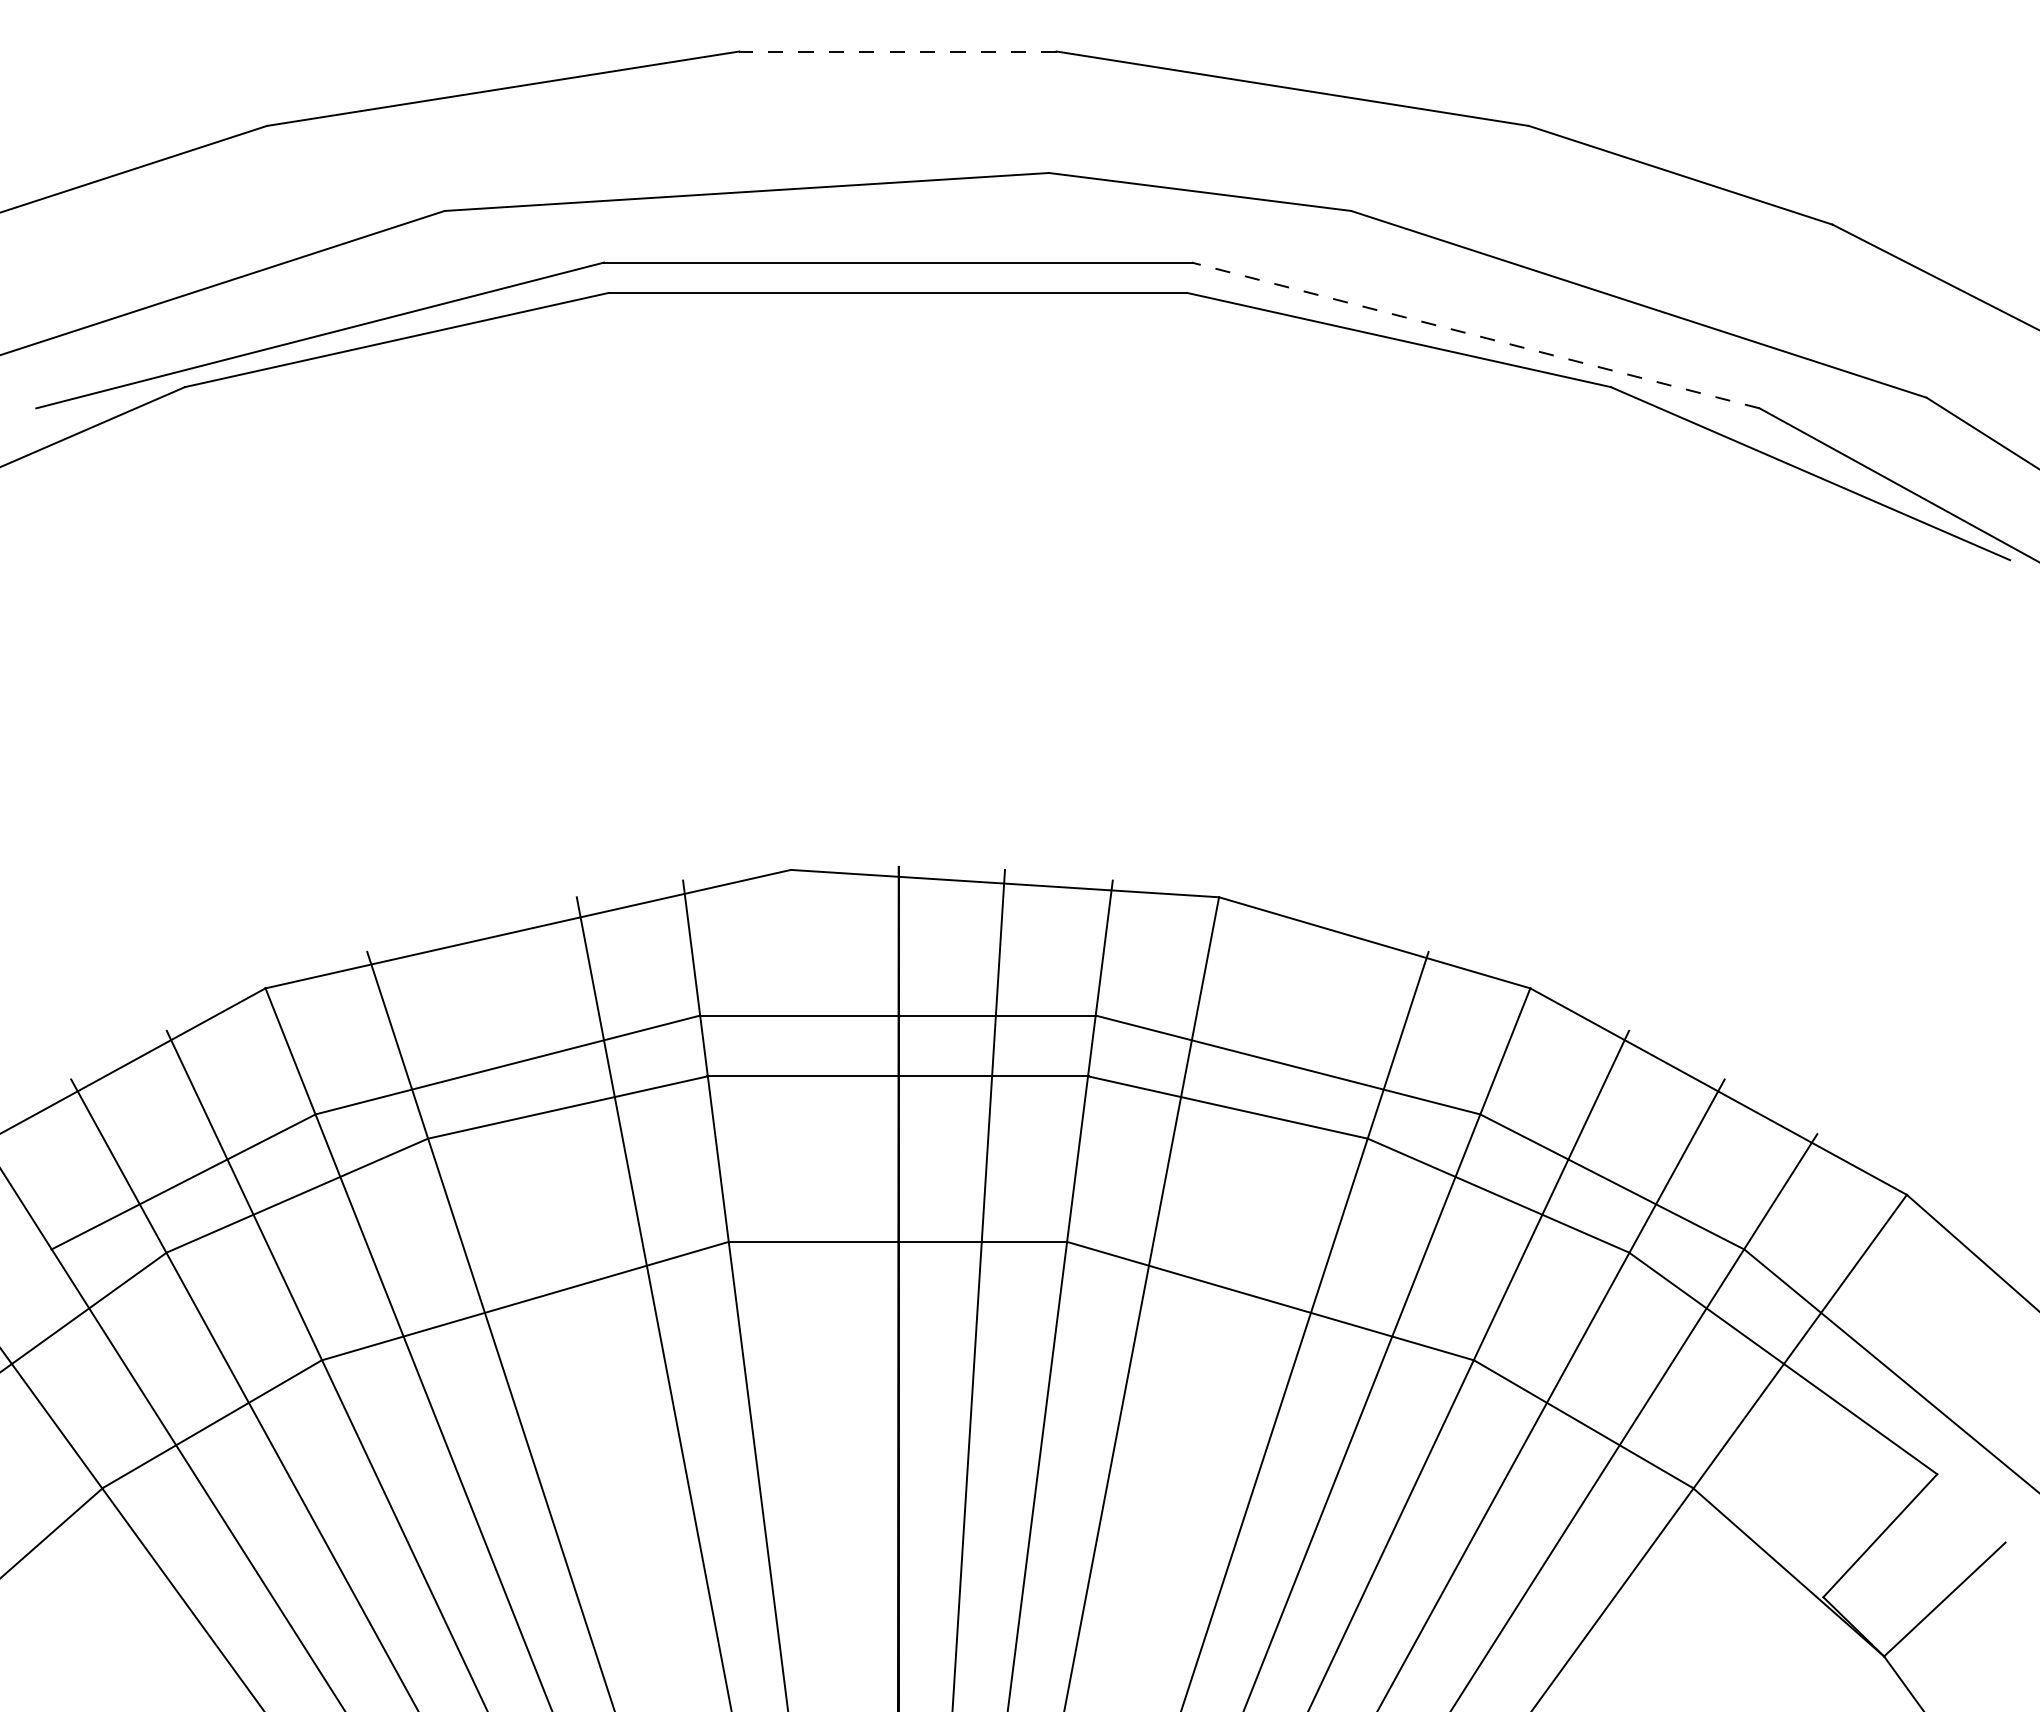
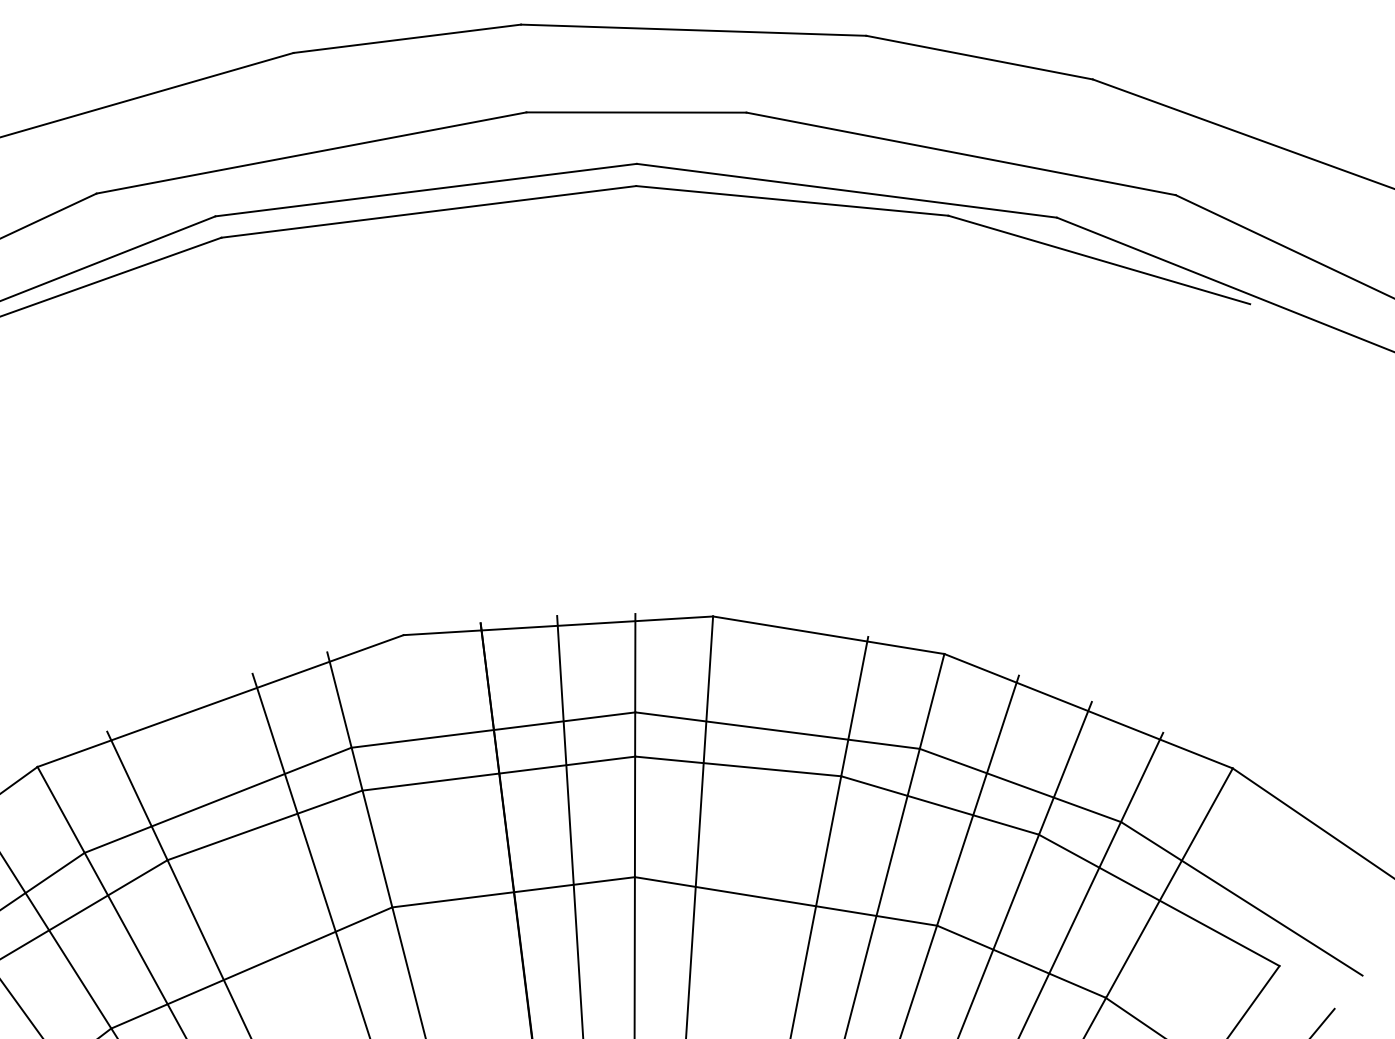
line: (897, 51) -> (407, 38), dashed -> solid
line: (1475, 335) -> (846, 190), dashed -> solid

